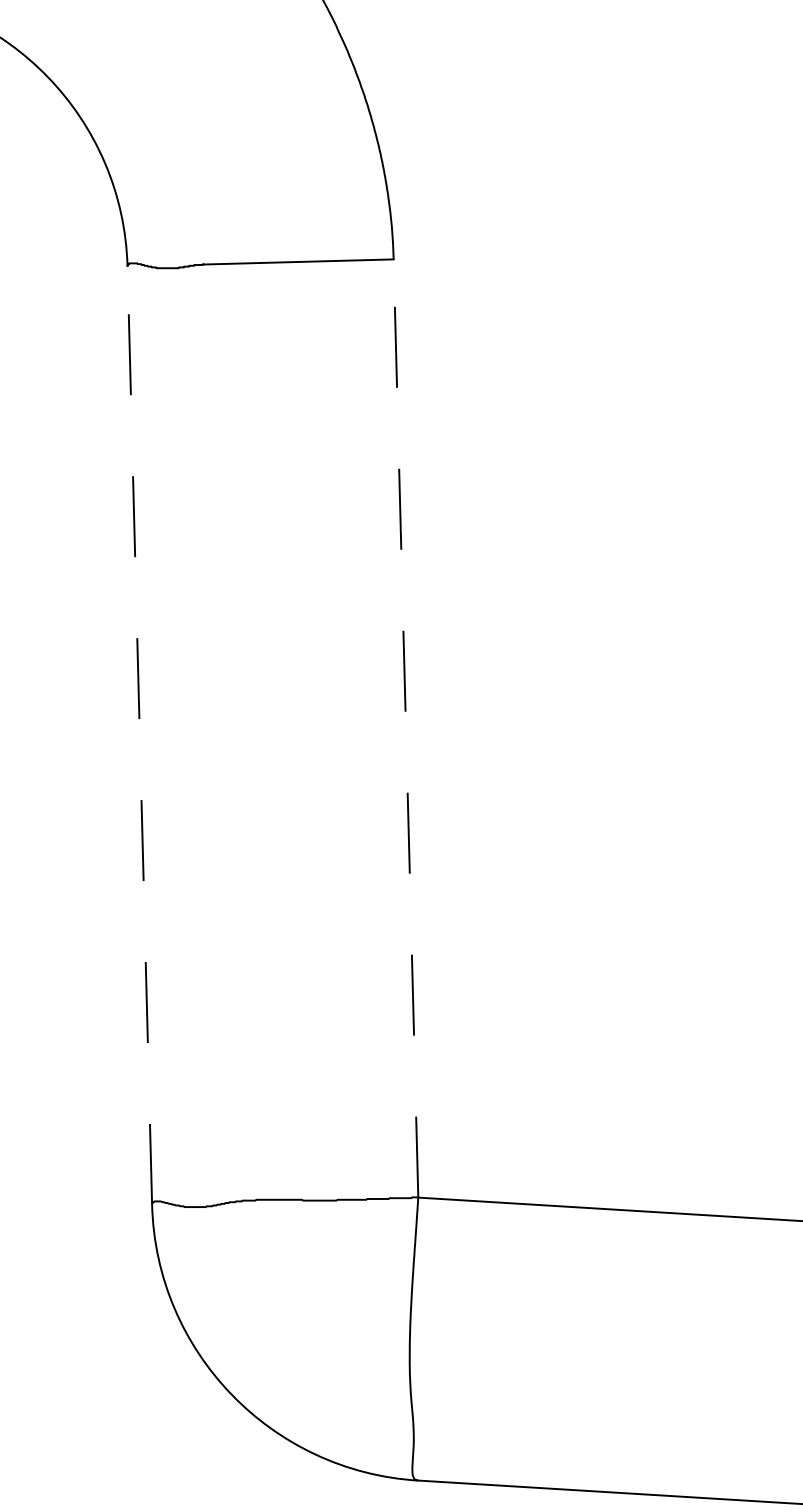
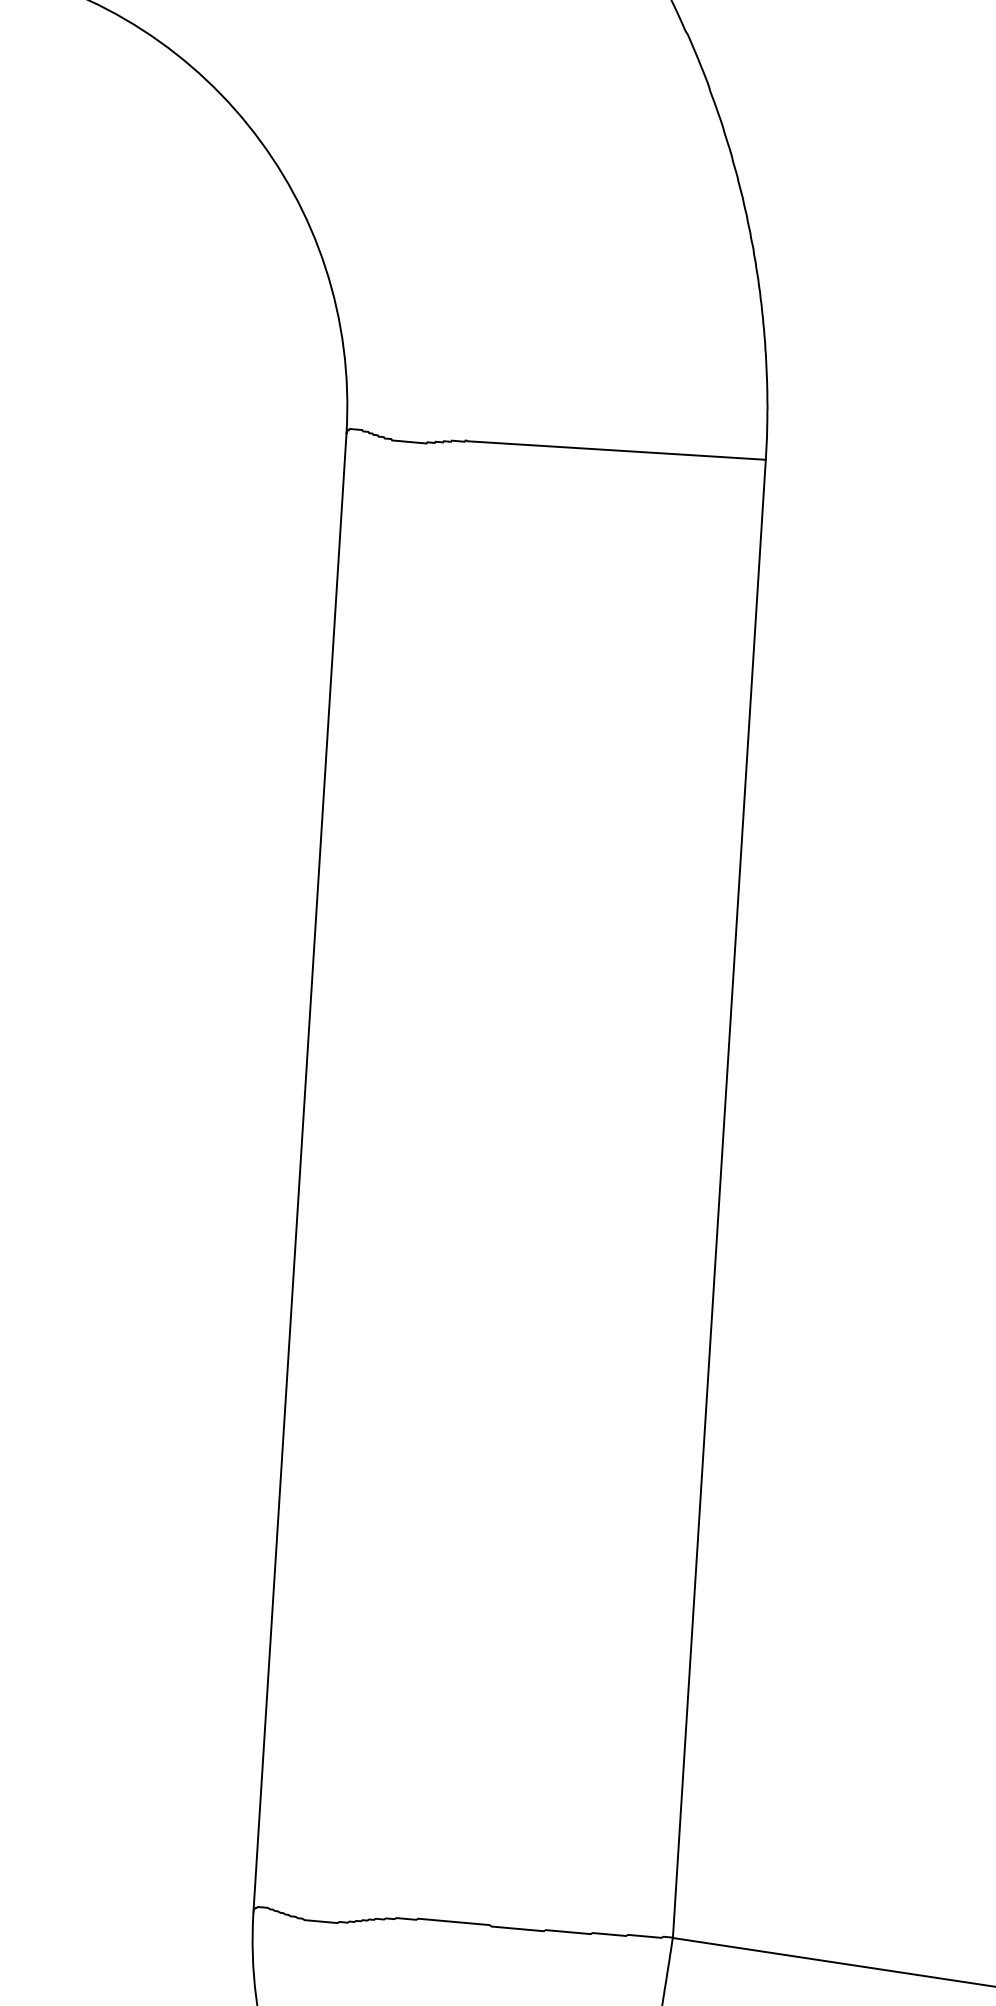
line: (405, 728) -> (718, 1198), dashed -> solid
line: (139, 735) -> (299, 1172), dashed -> solid

